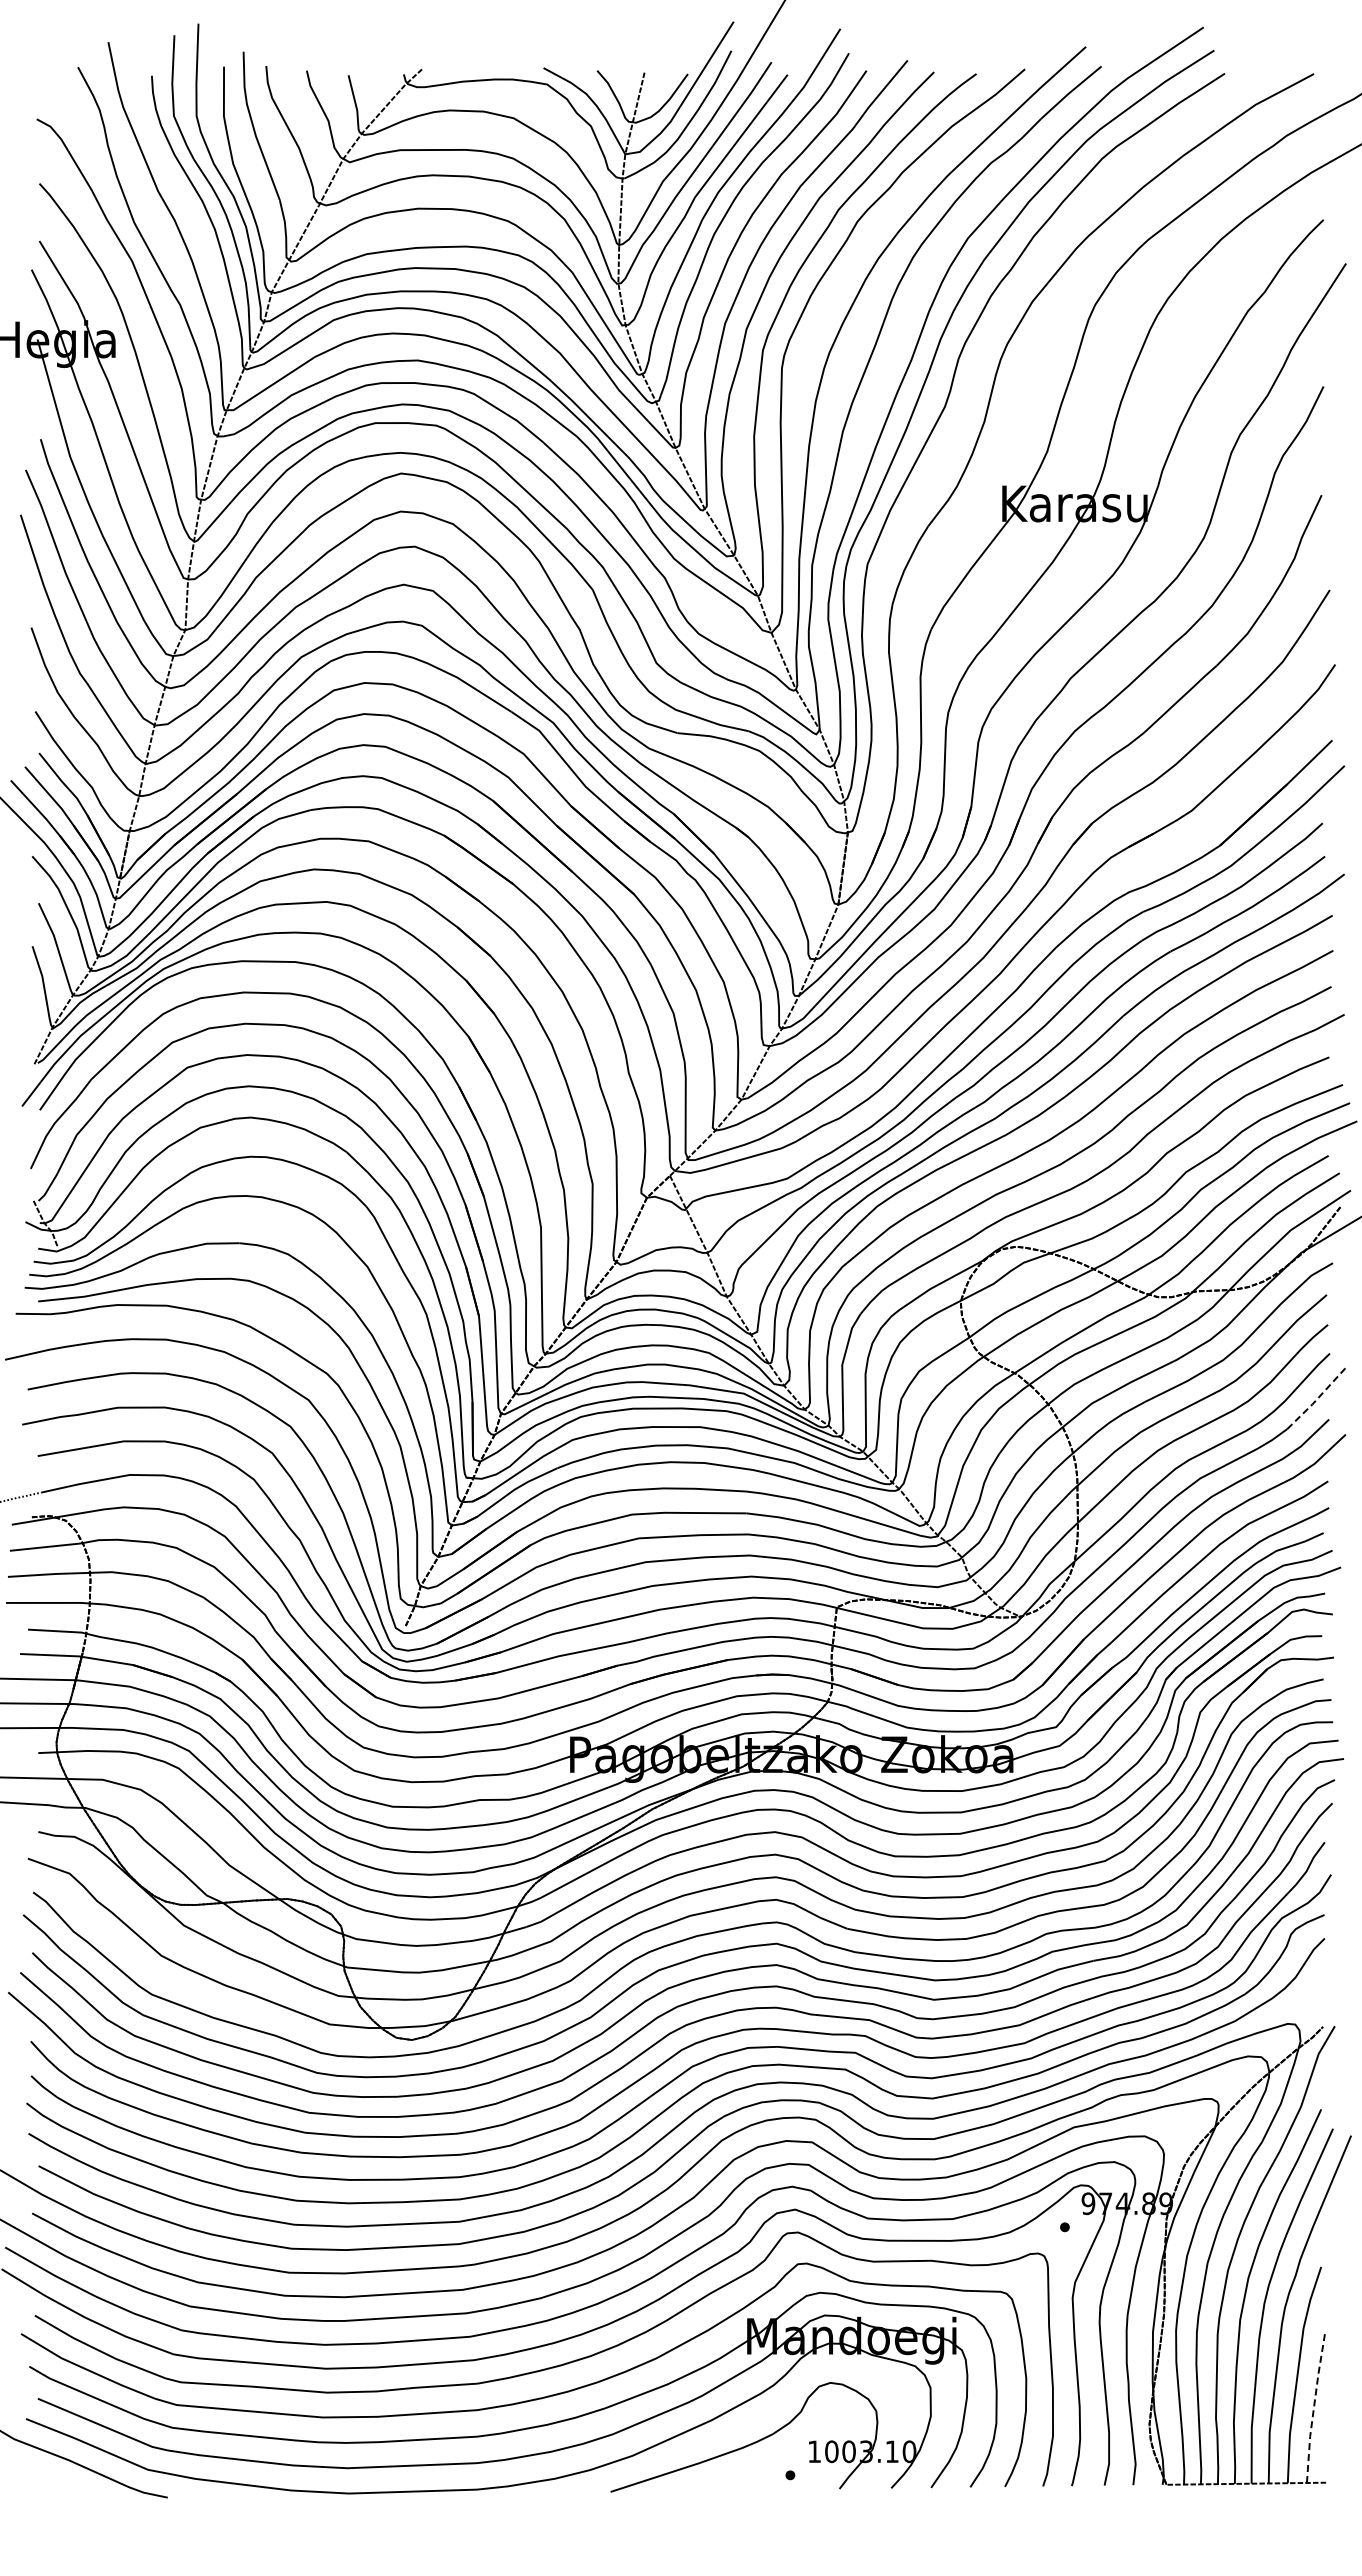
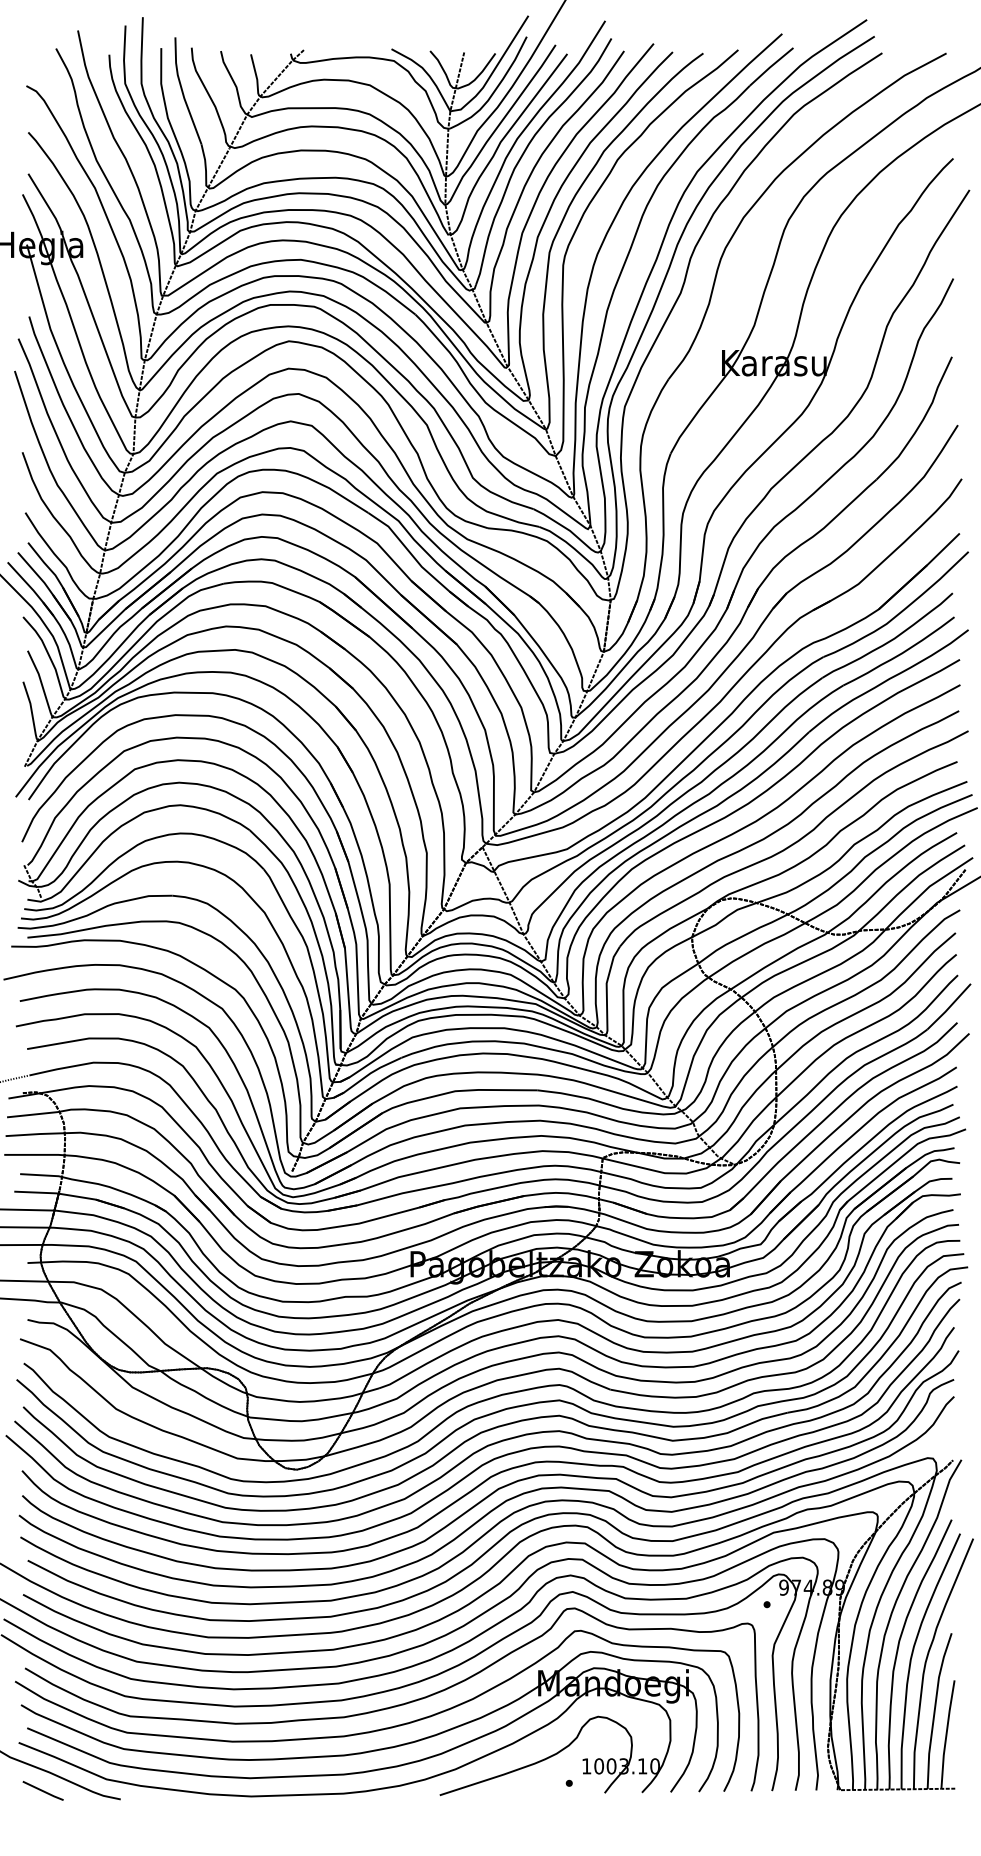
line: (1317, 1398) -> (949, 1007), dashed -> solid
line: (1314, 2406) -> (946, 1733), dashed -> solid
line: (59, 2485) -> (42, 1790), added

